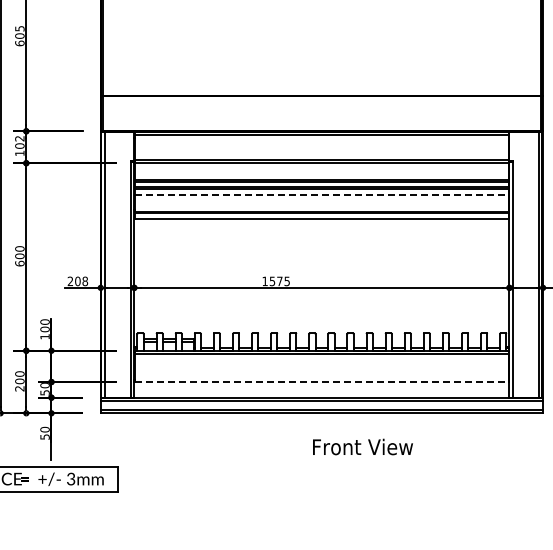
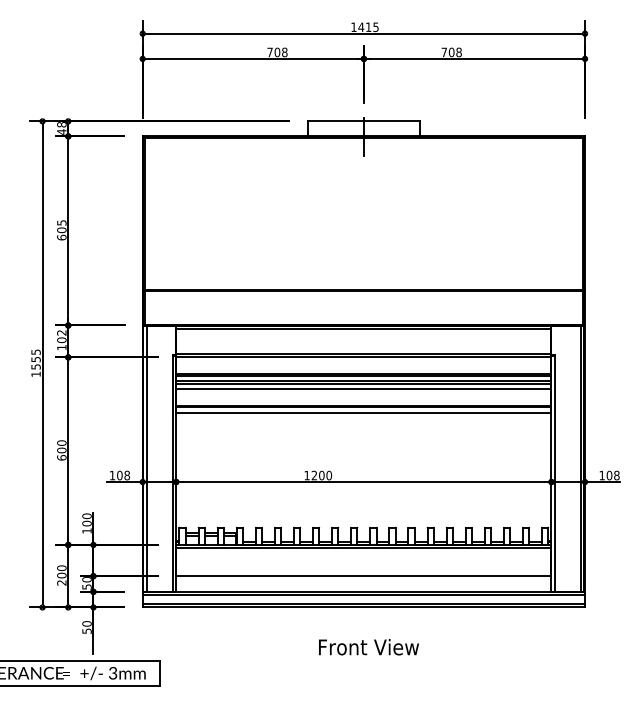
line: (322, 195) -> (364, 389), dashed -> solid
text: (69, 280) -> (111, 474), 208 -> 108
text: (279, 281) -> (321, 475), 1575 -> 1200
line: (322, 382) -> (364, 576), dashed -> solid
text: (362, 447) -> (368, 647), moved

